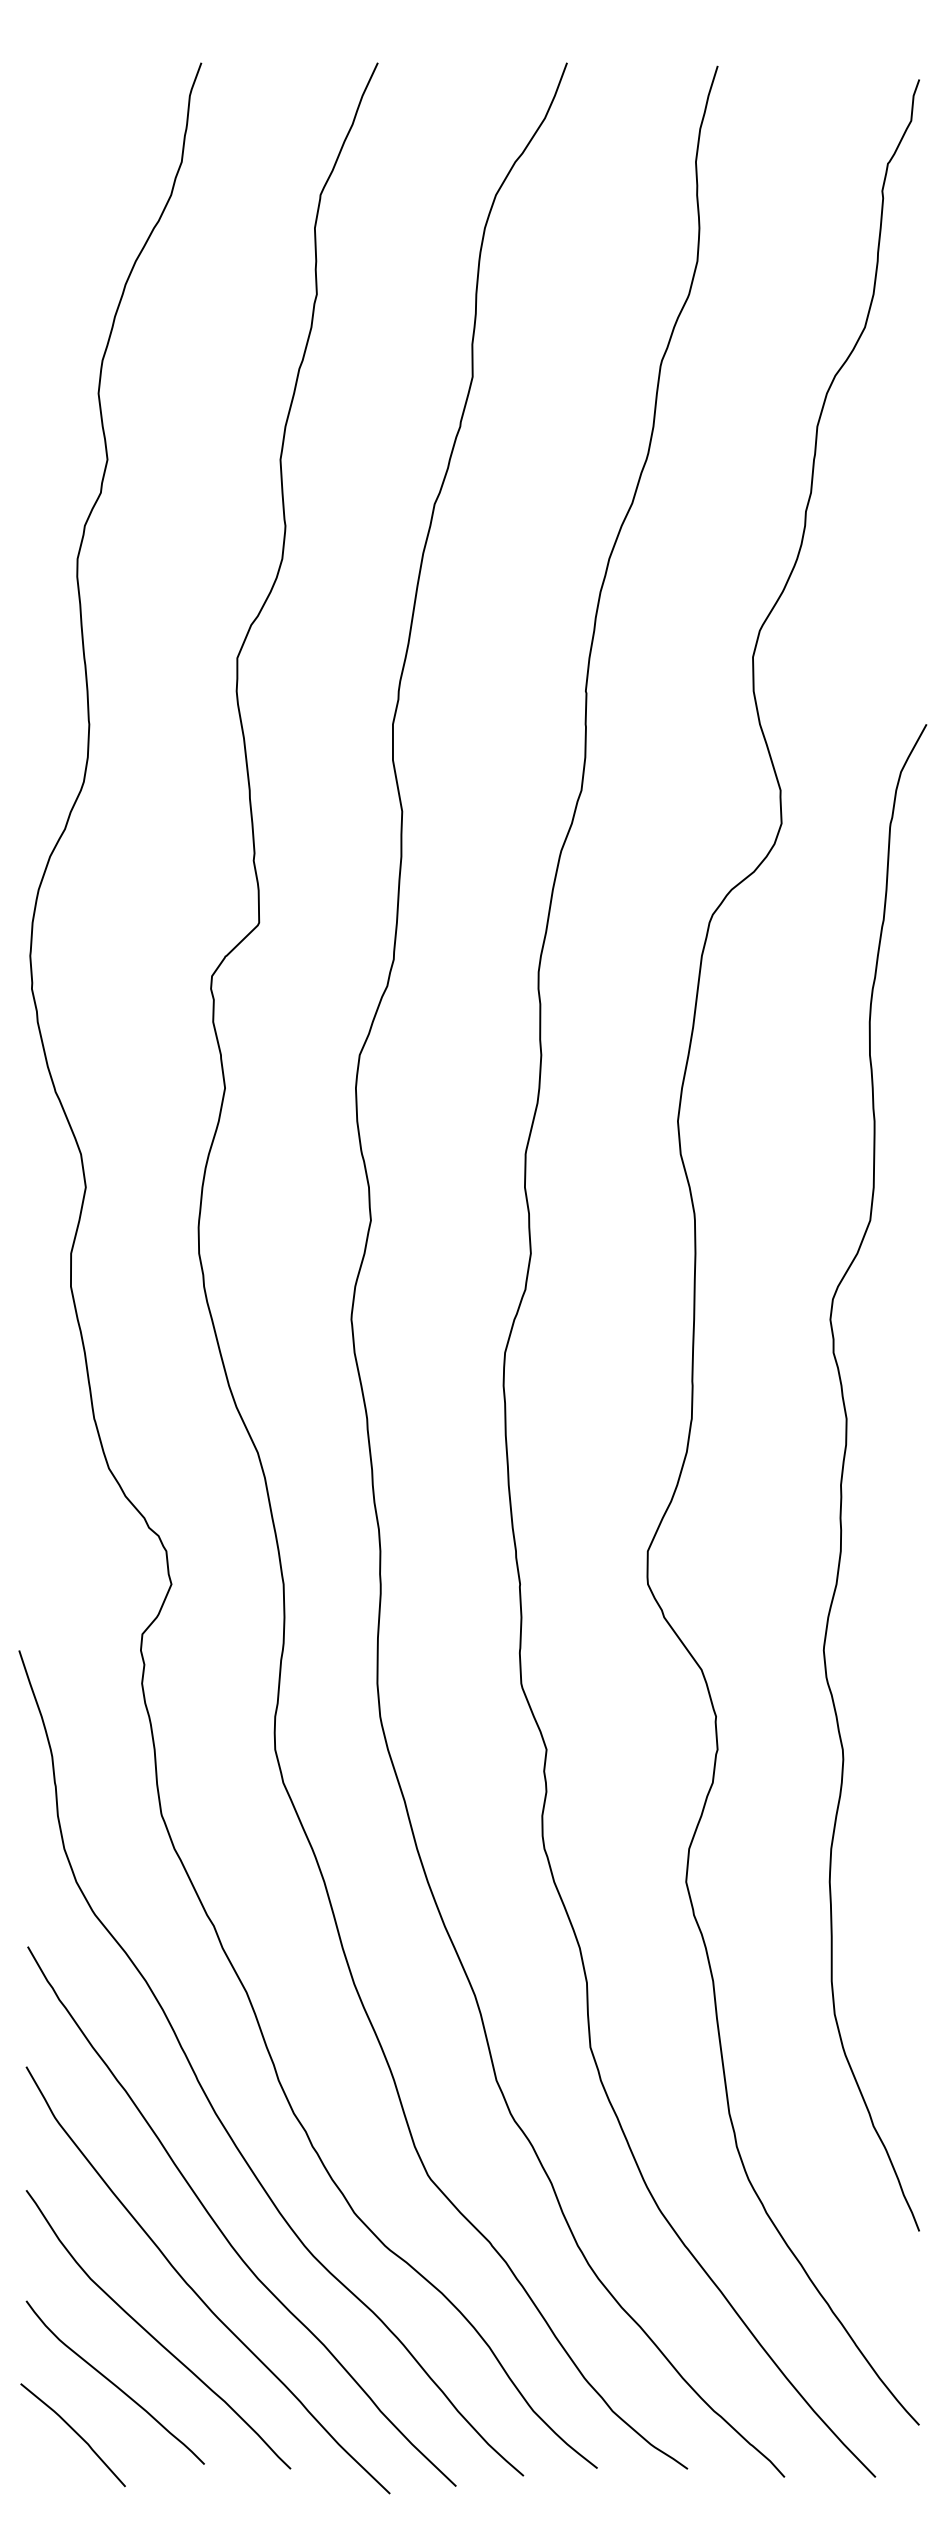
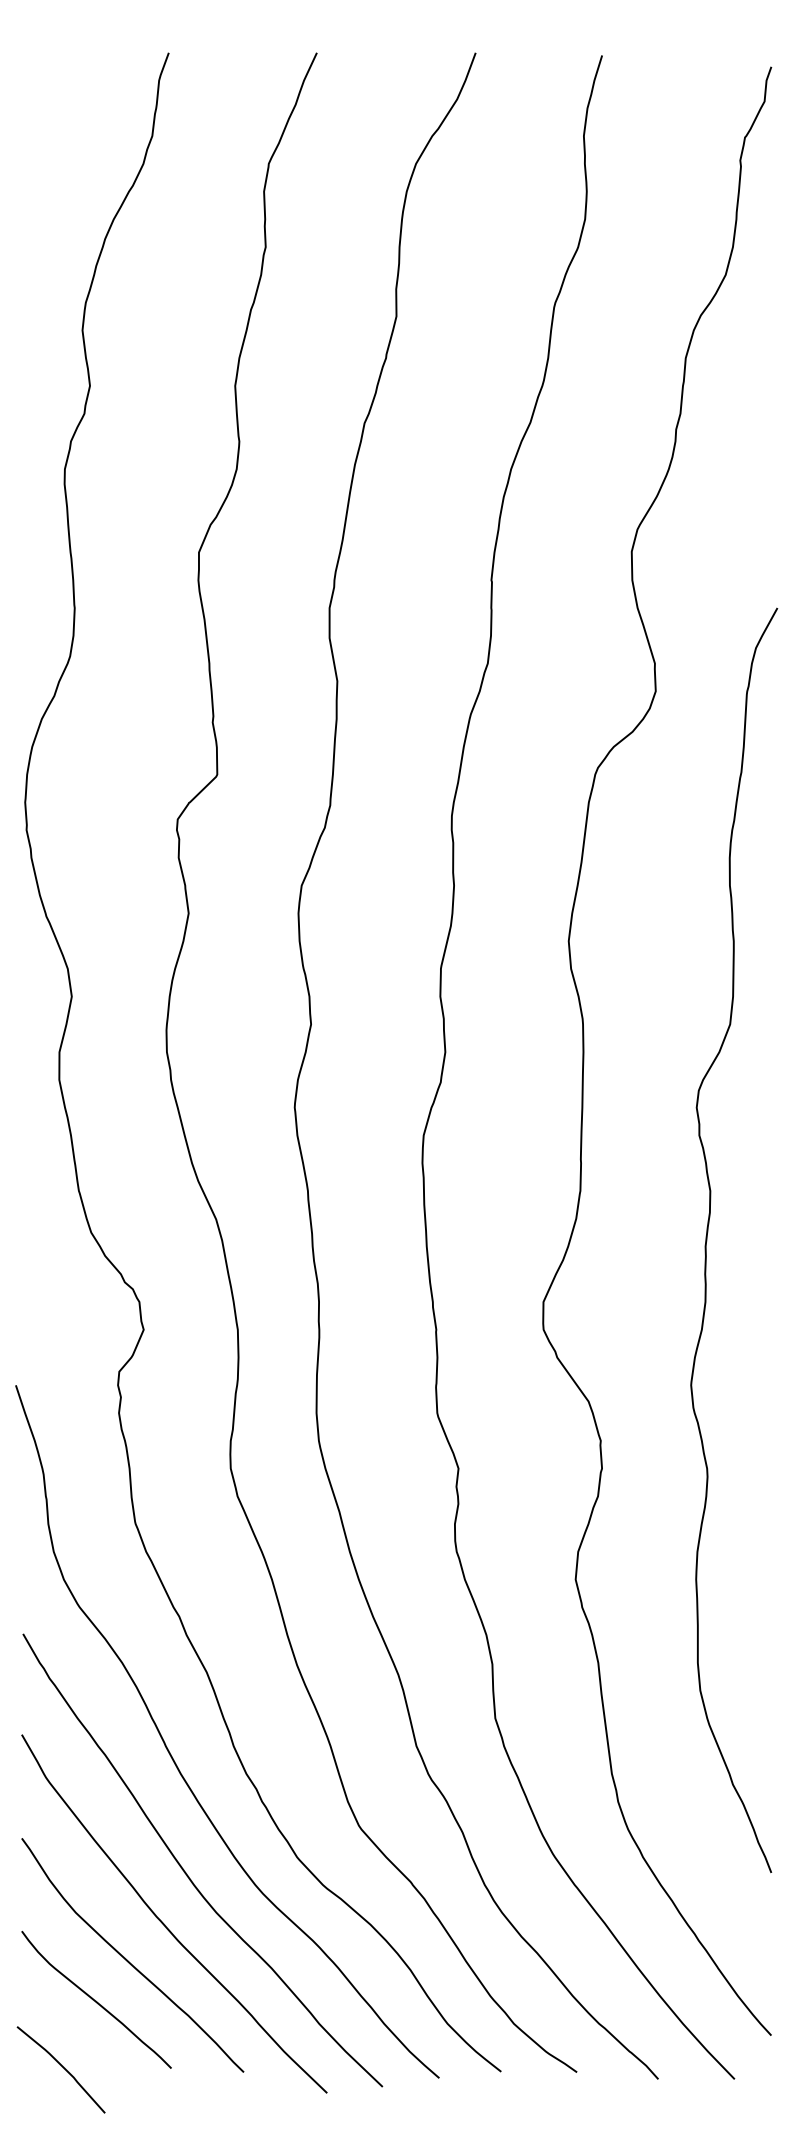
curve: (74, 2432) -> (62, 2067), moved

